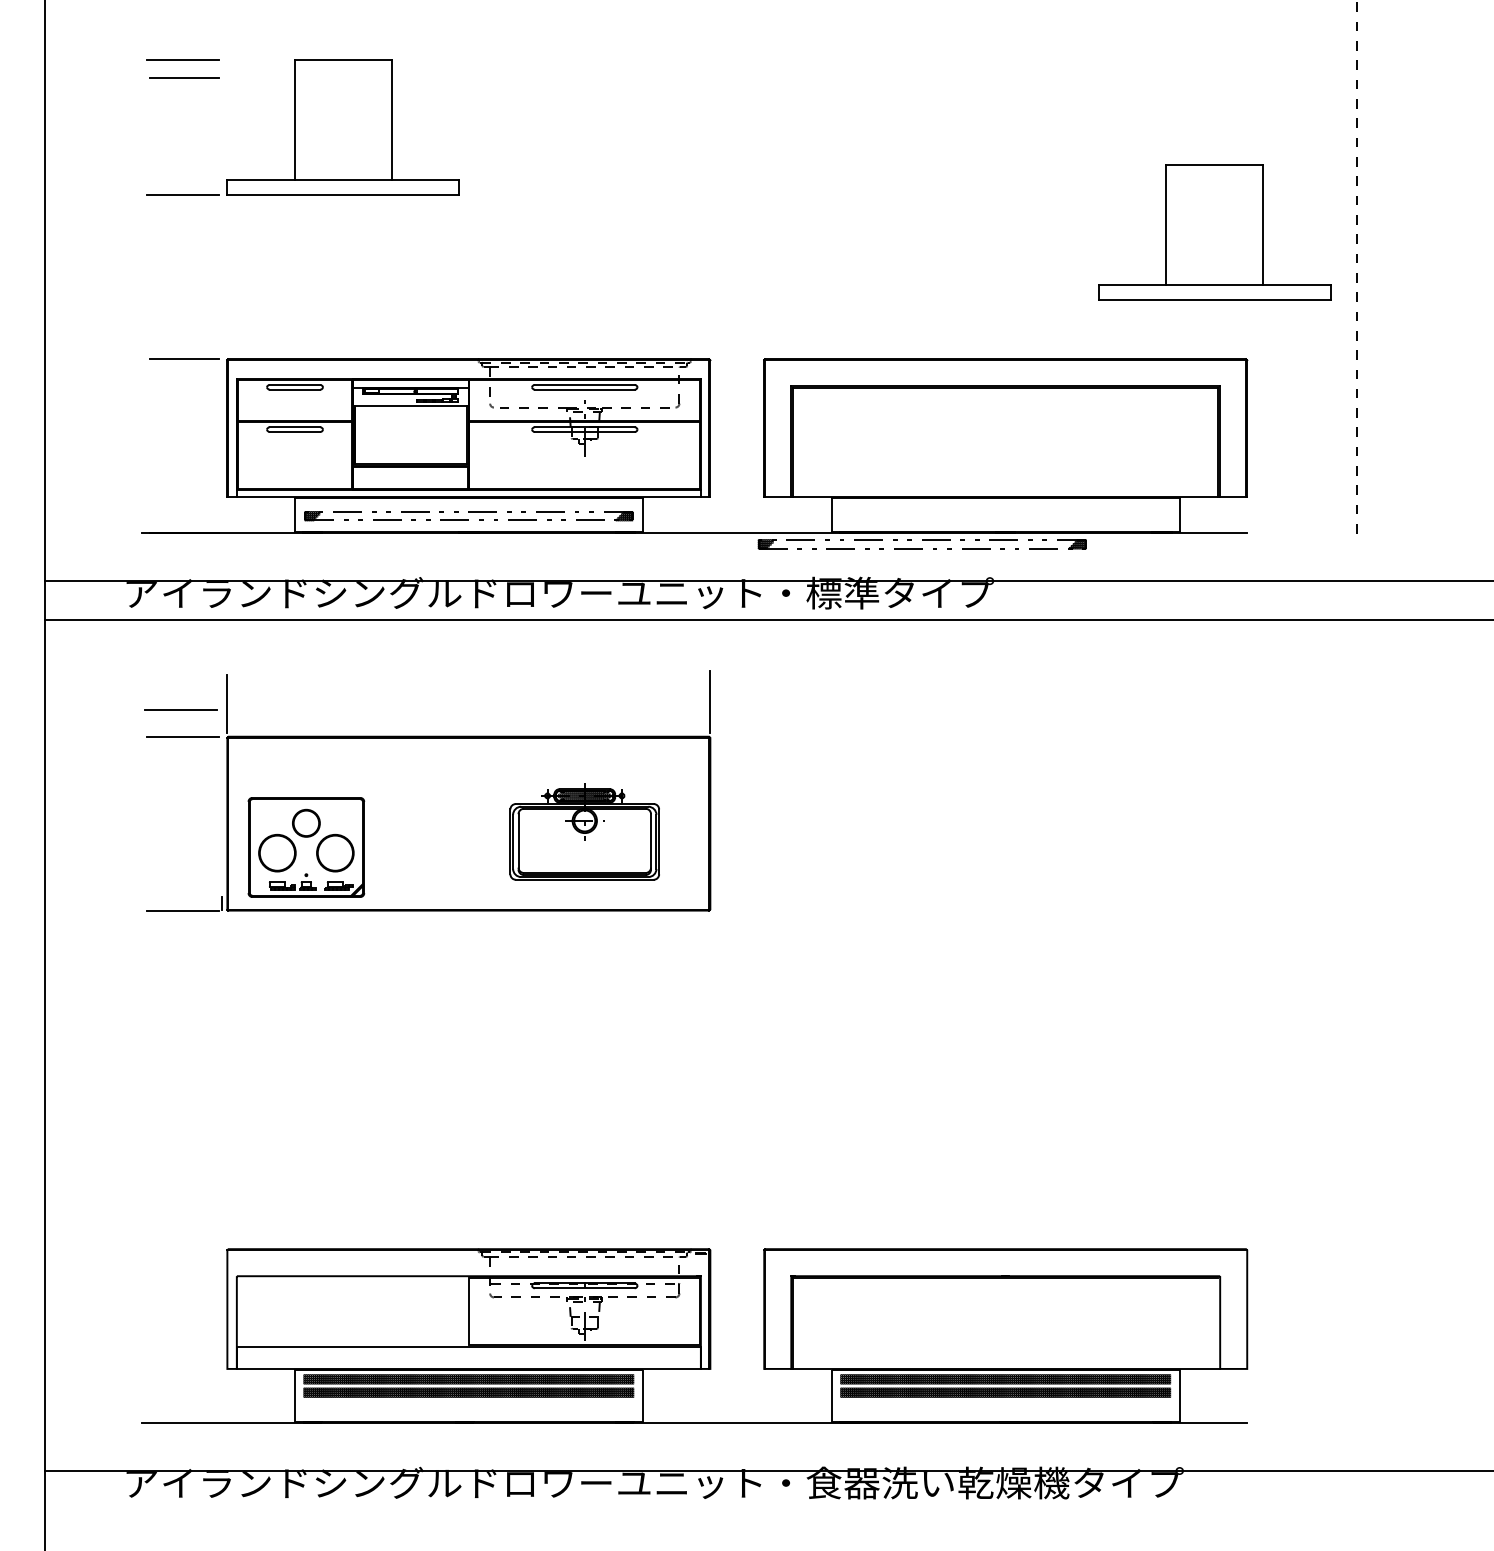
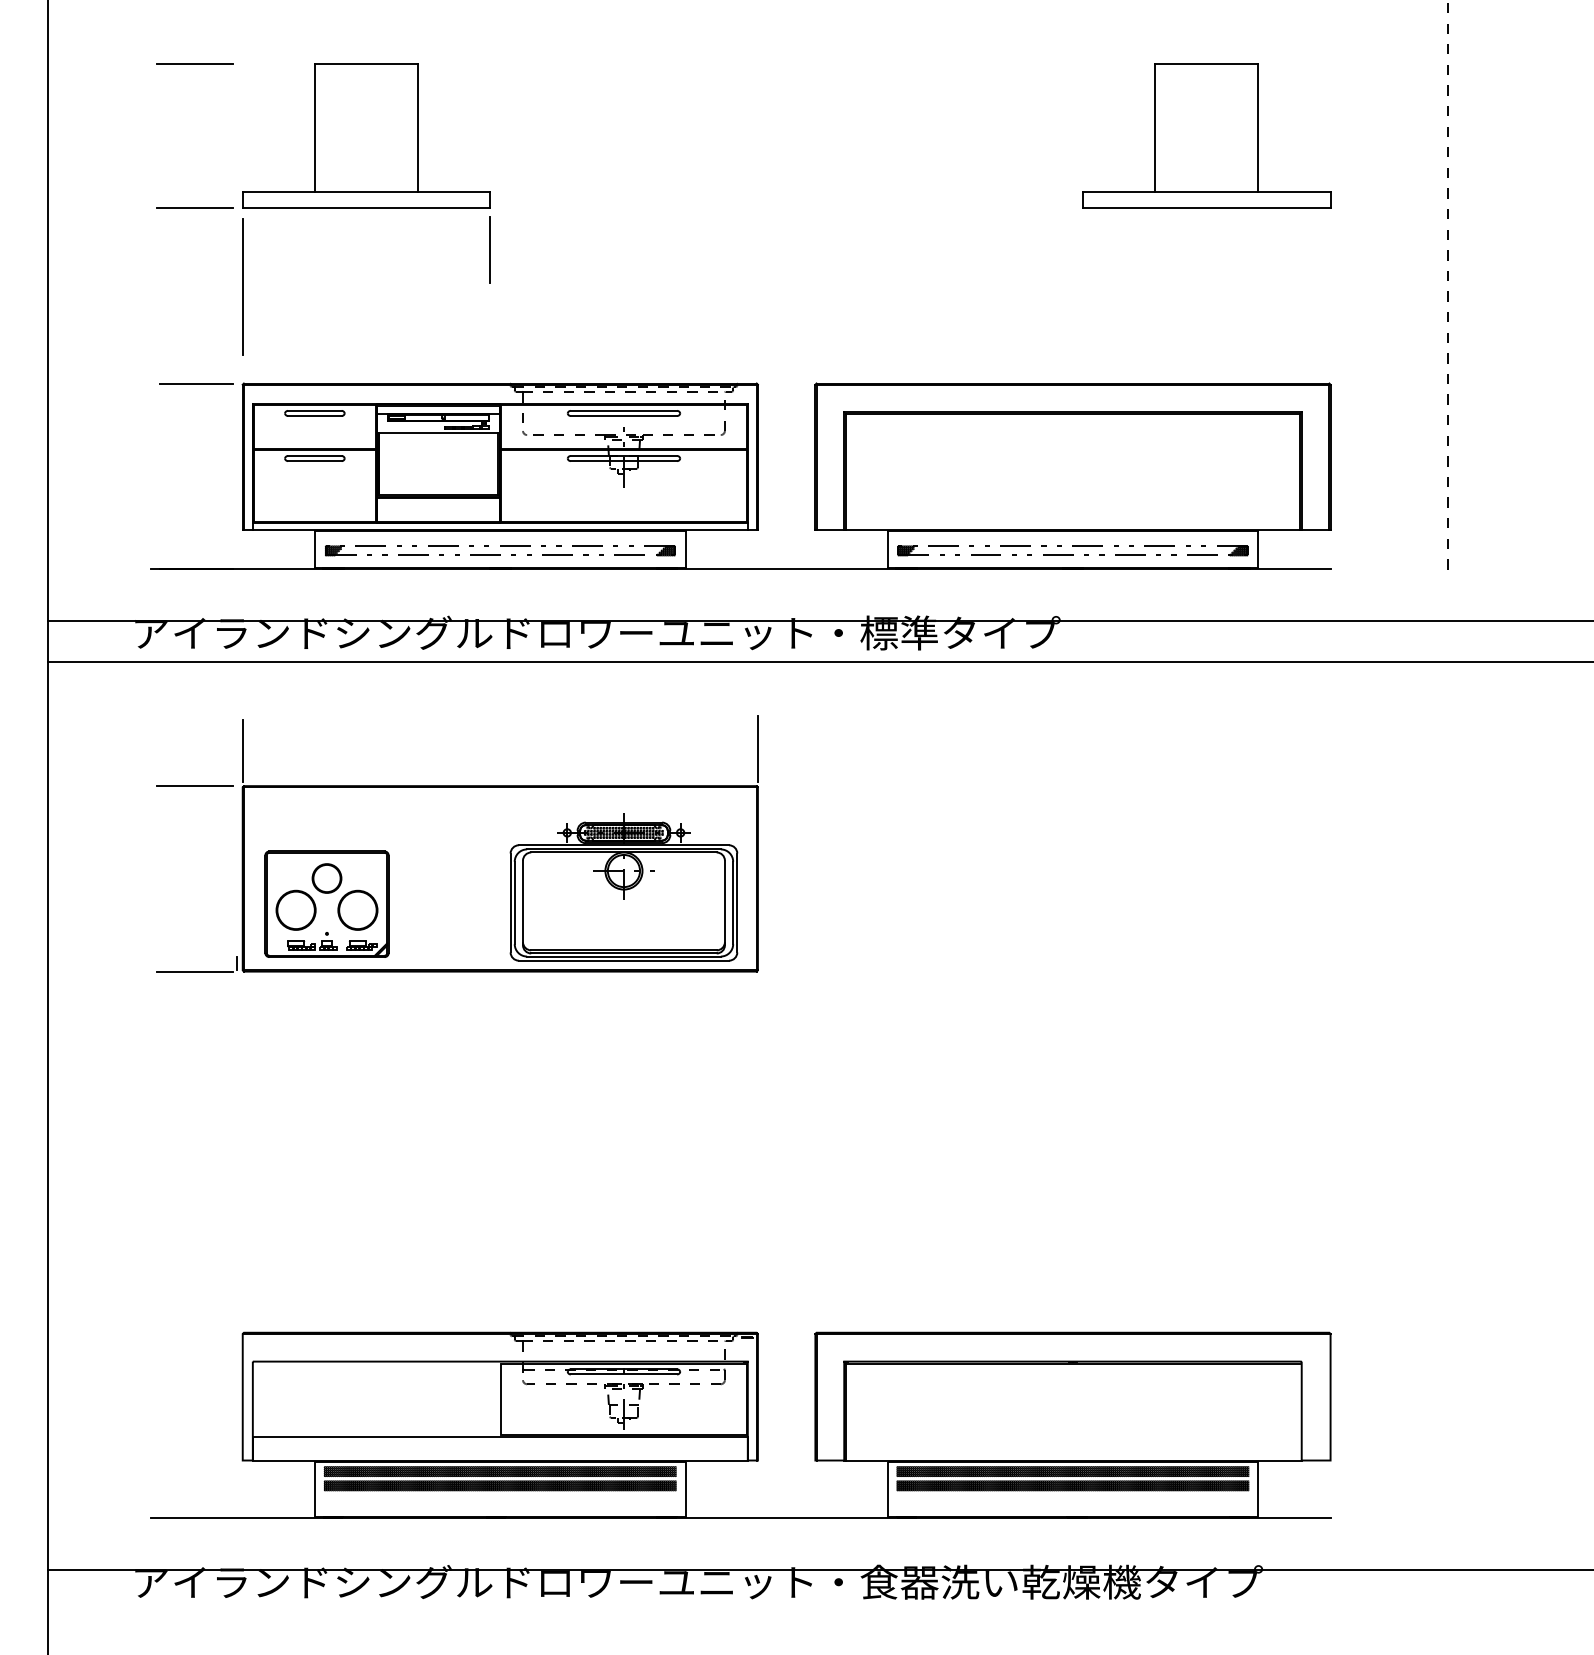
line: (184, 78) -> (196, 83), removed
part: (1214, 231) -> (1206, 135), moved
line: (458, 233) -> (489, 249), added
line: (227, 269) -> (242, 287), added
part: (921, 543) -> (1072, 550), moved
line: (180, 709) -> (192, 757), removed
part: (584, 831) -> (623, 887), size x1.43

